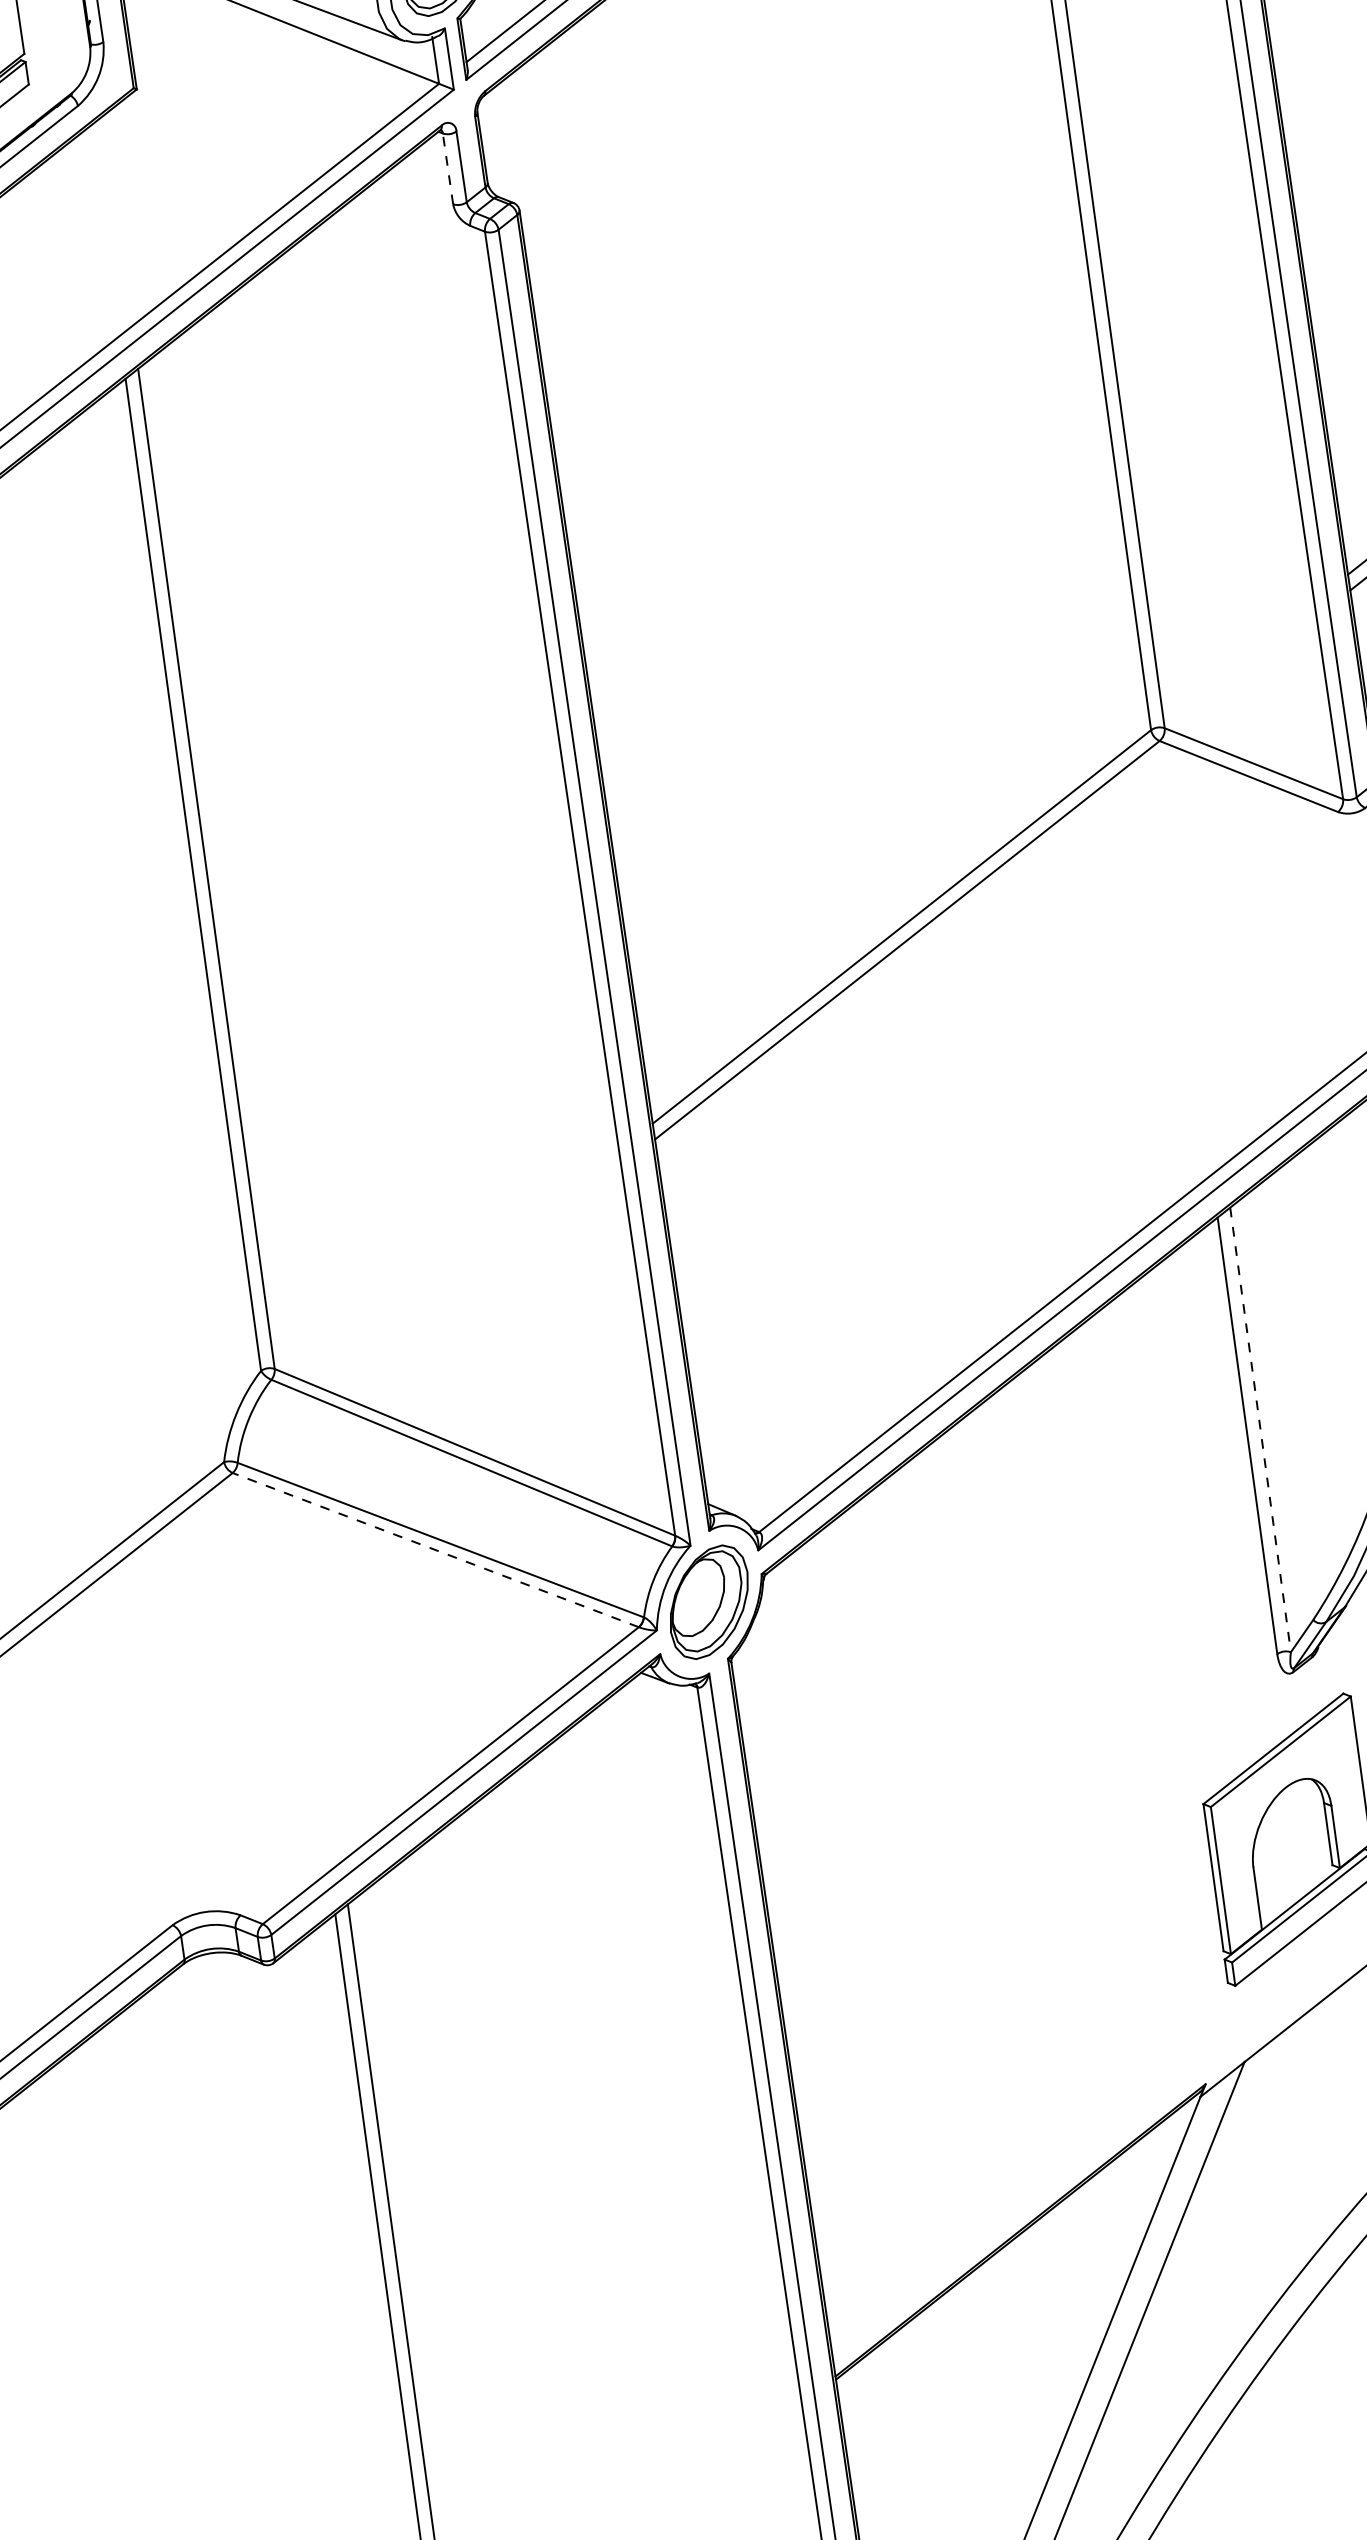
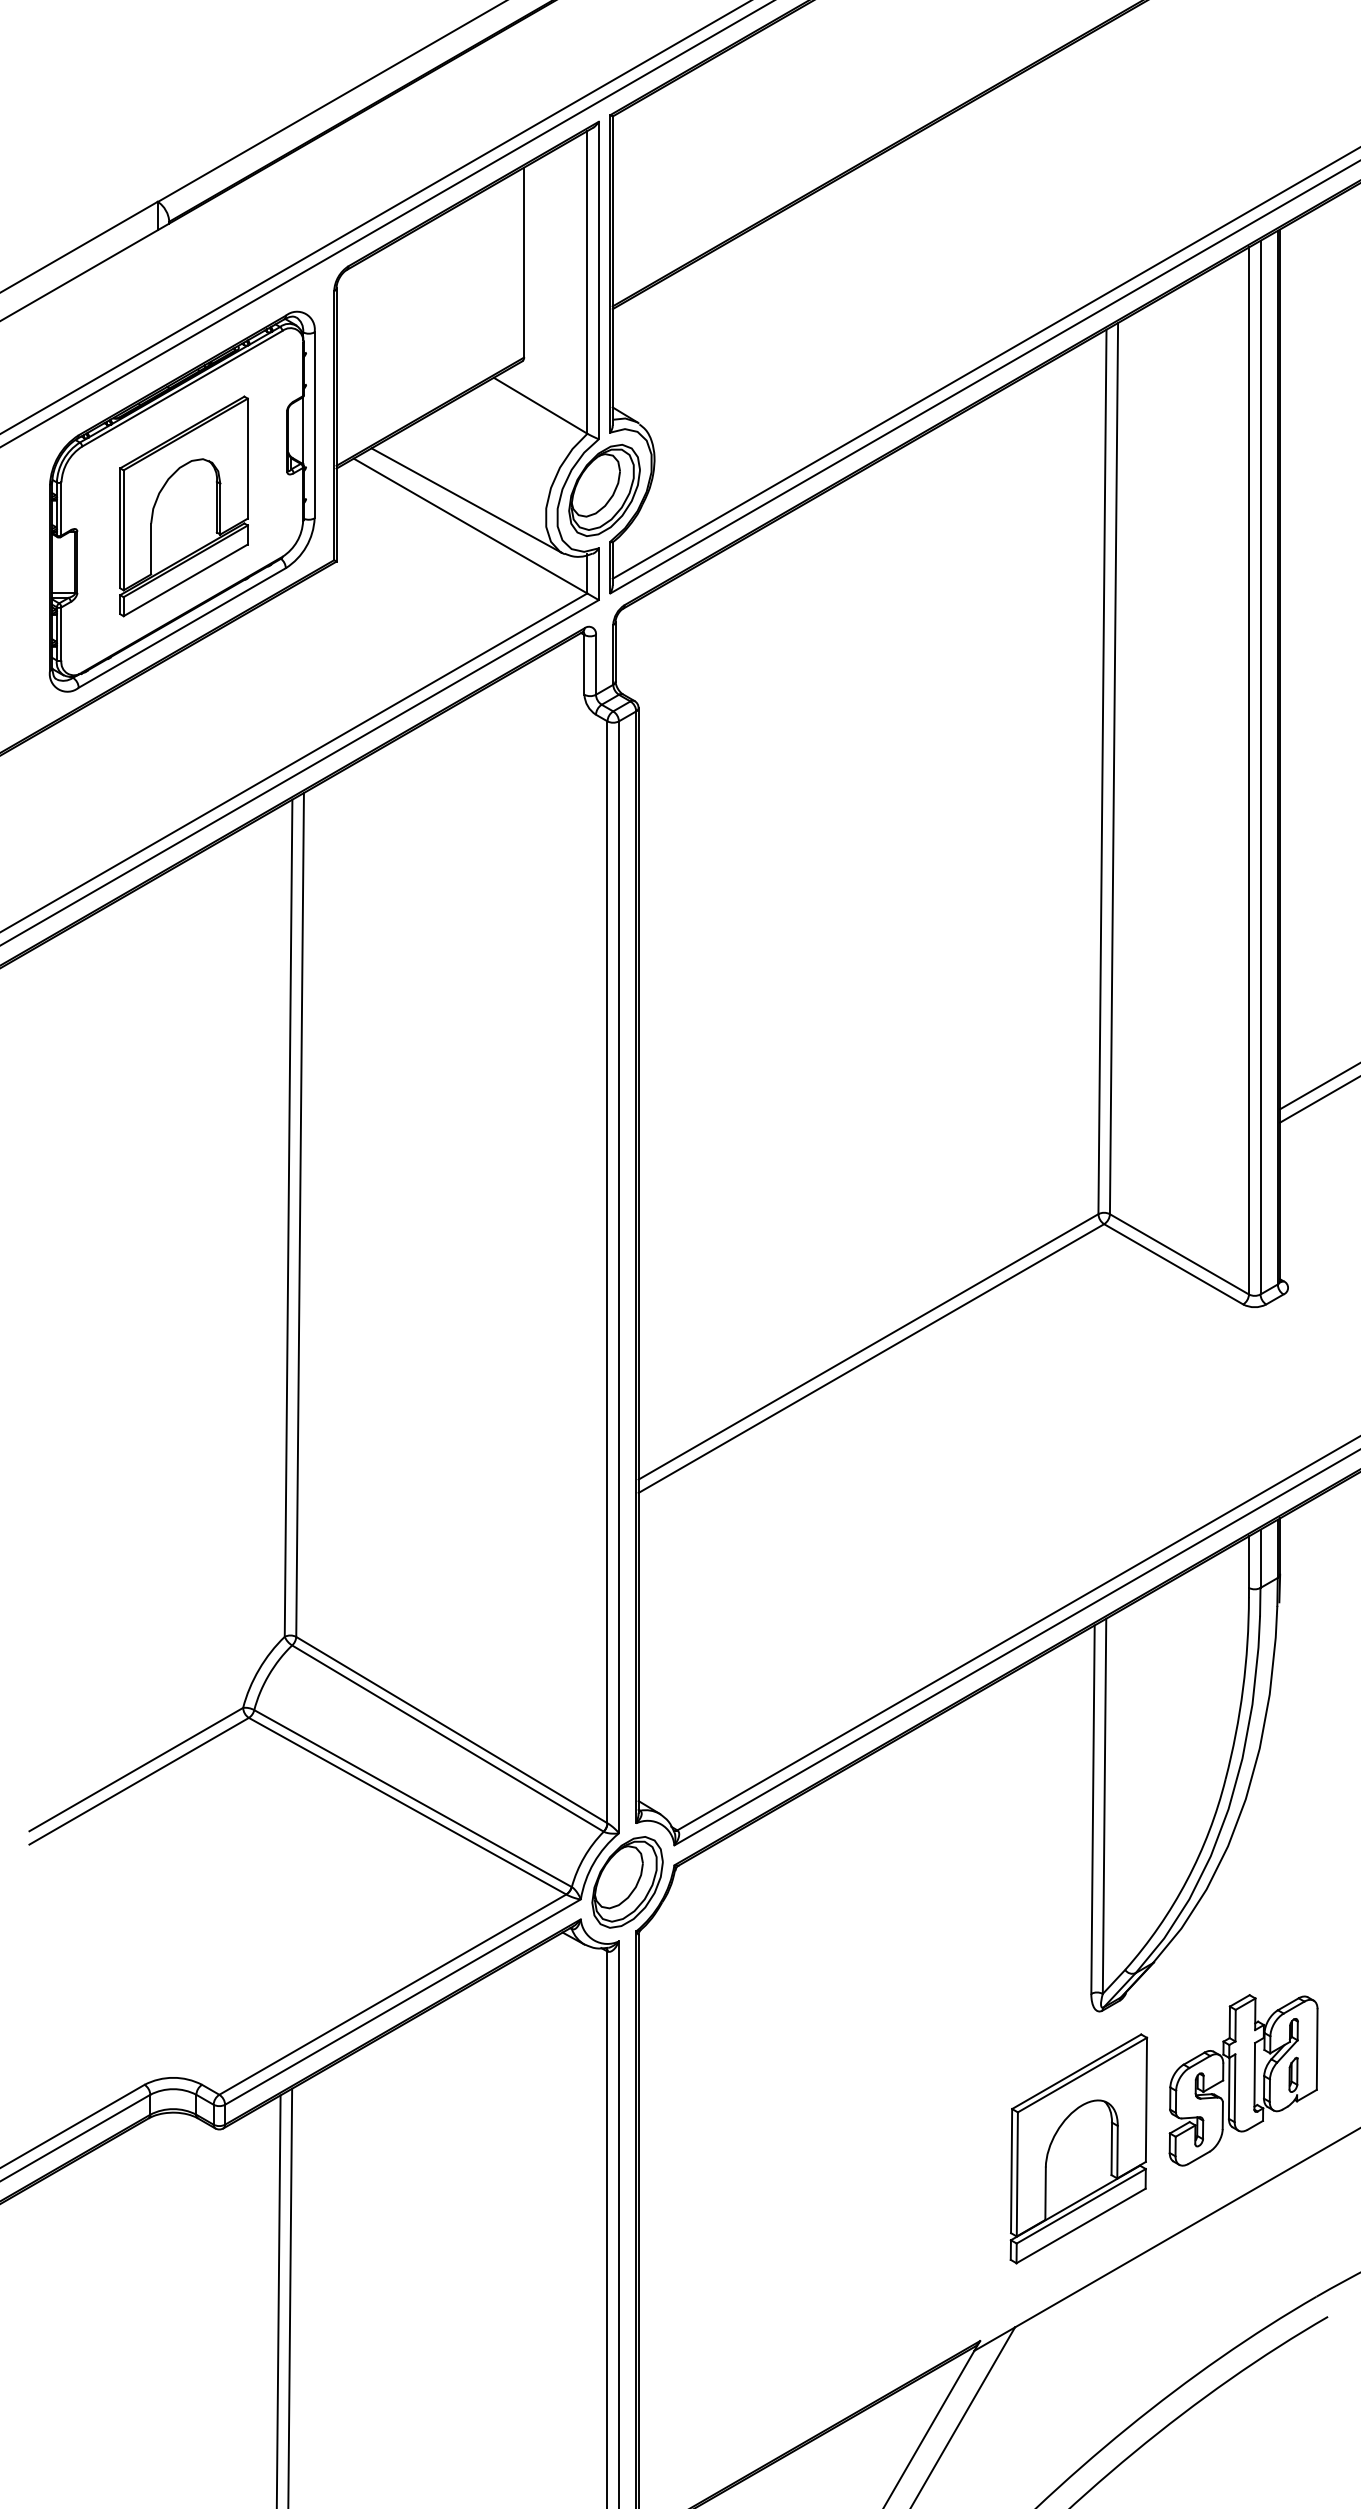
line: (447, 168) -> (584, 664), dashed -> solid
line: (1260, 1430) -> (1104, 1806), dashed -> solid
line: (435, 1550) -> (407, 1806), dashed -> solid

